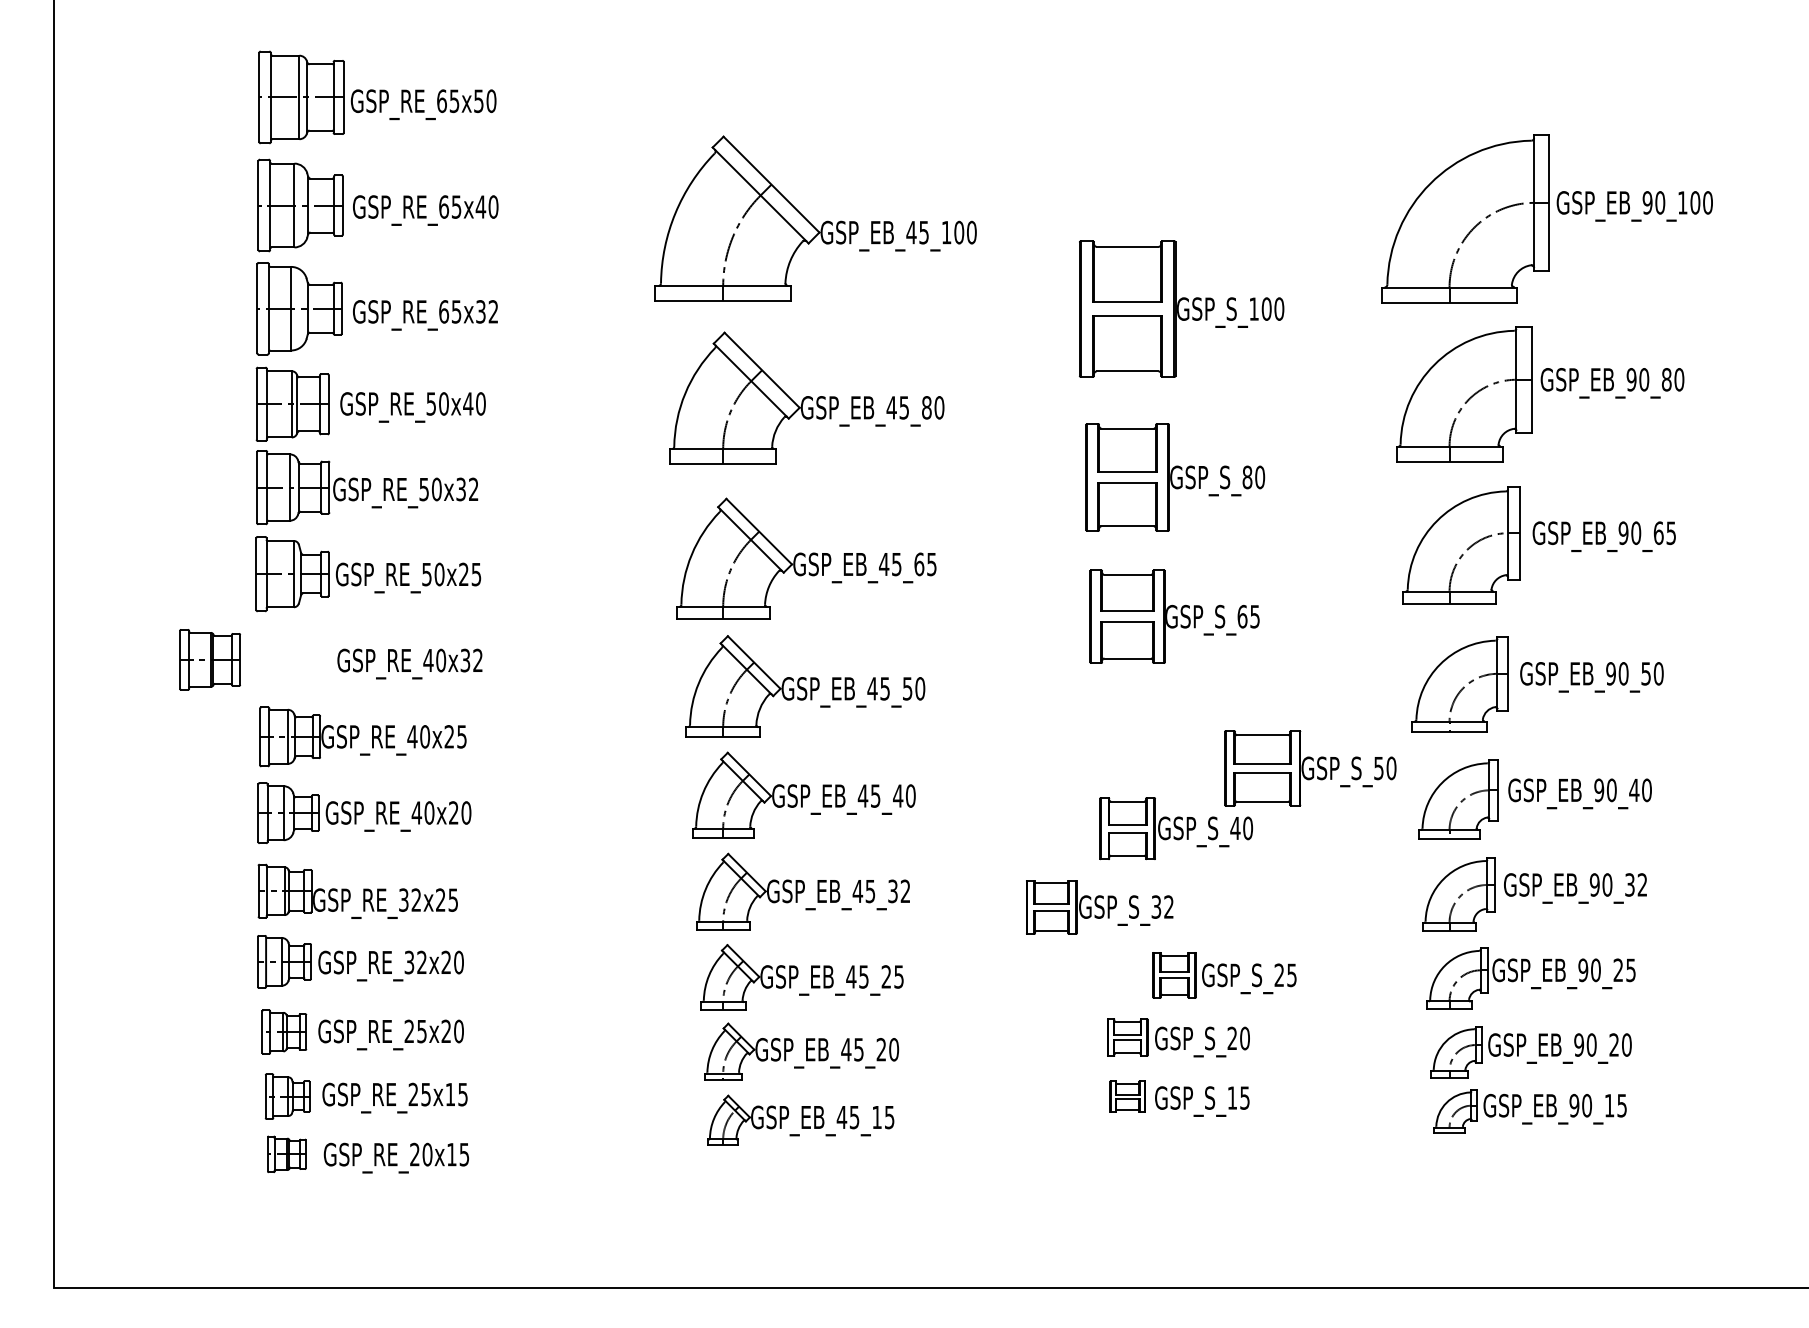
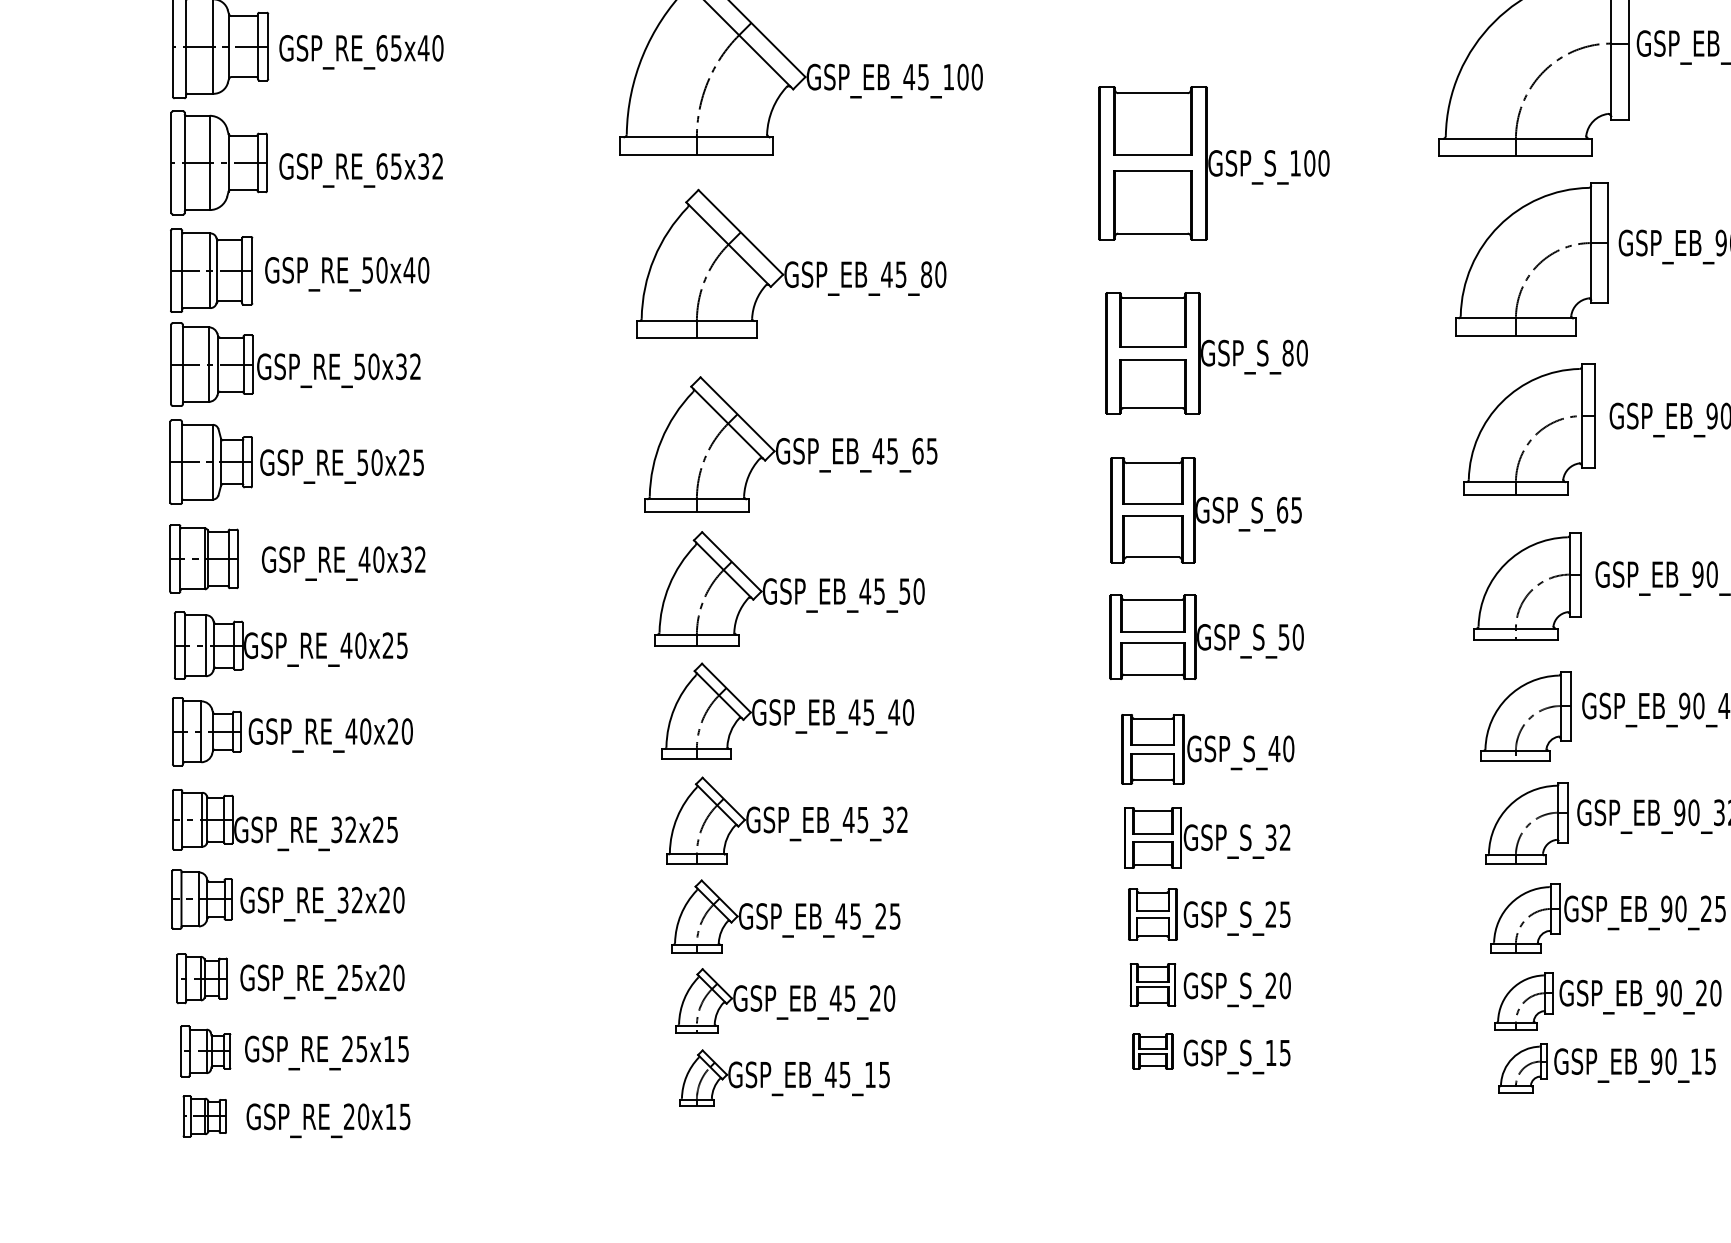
part: (209, 659) -> (203, 558), moved
part: (1310, 768) -> (1206, 637), moved
part: (1099, 907) -> (1206, 838), moved
part: (1224, 975) -> (1209, 914), moved

